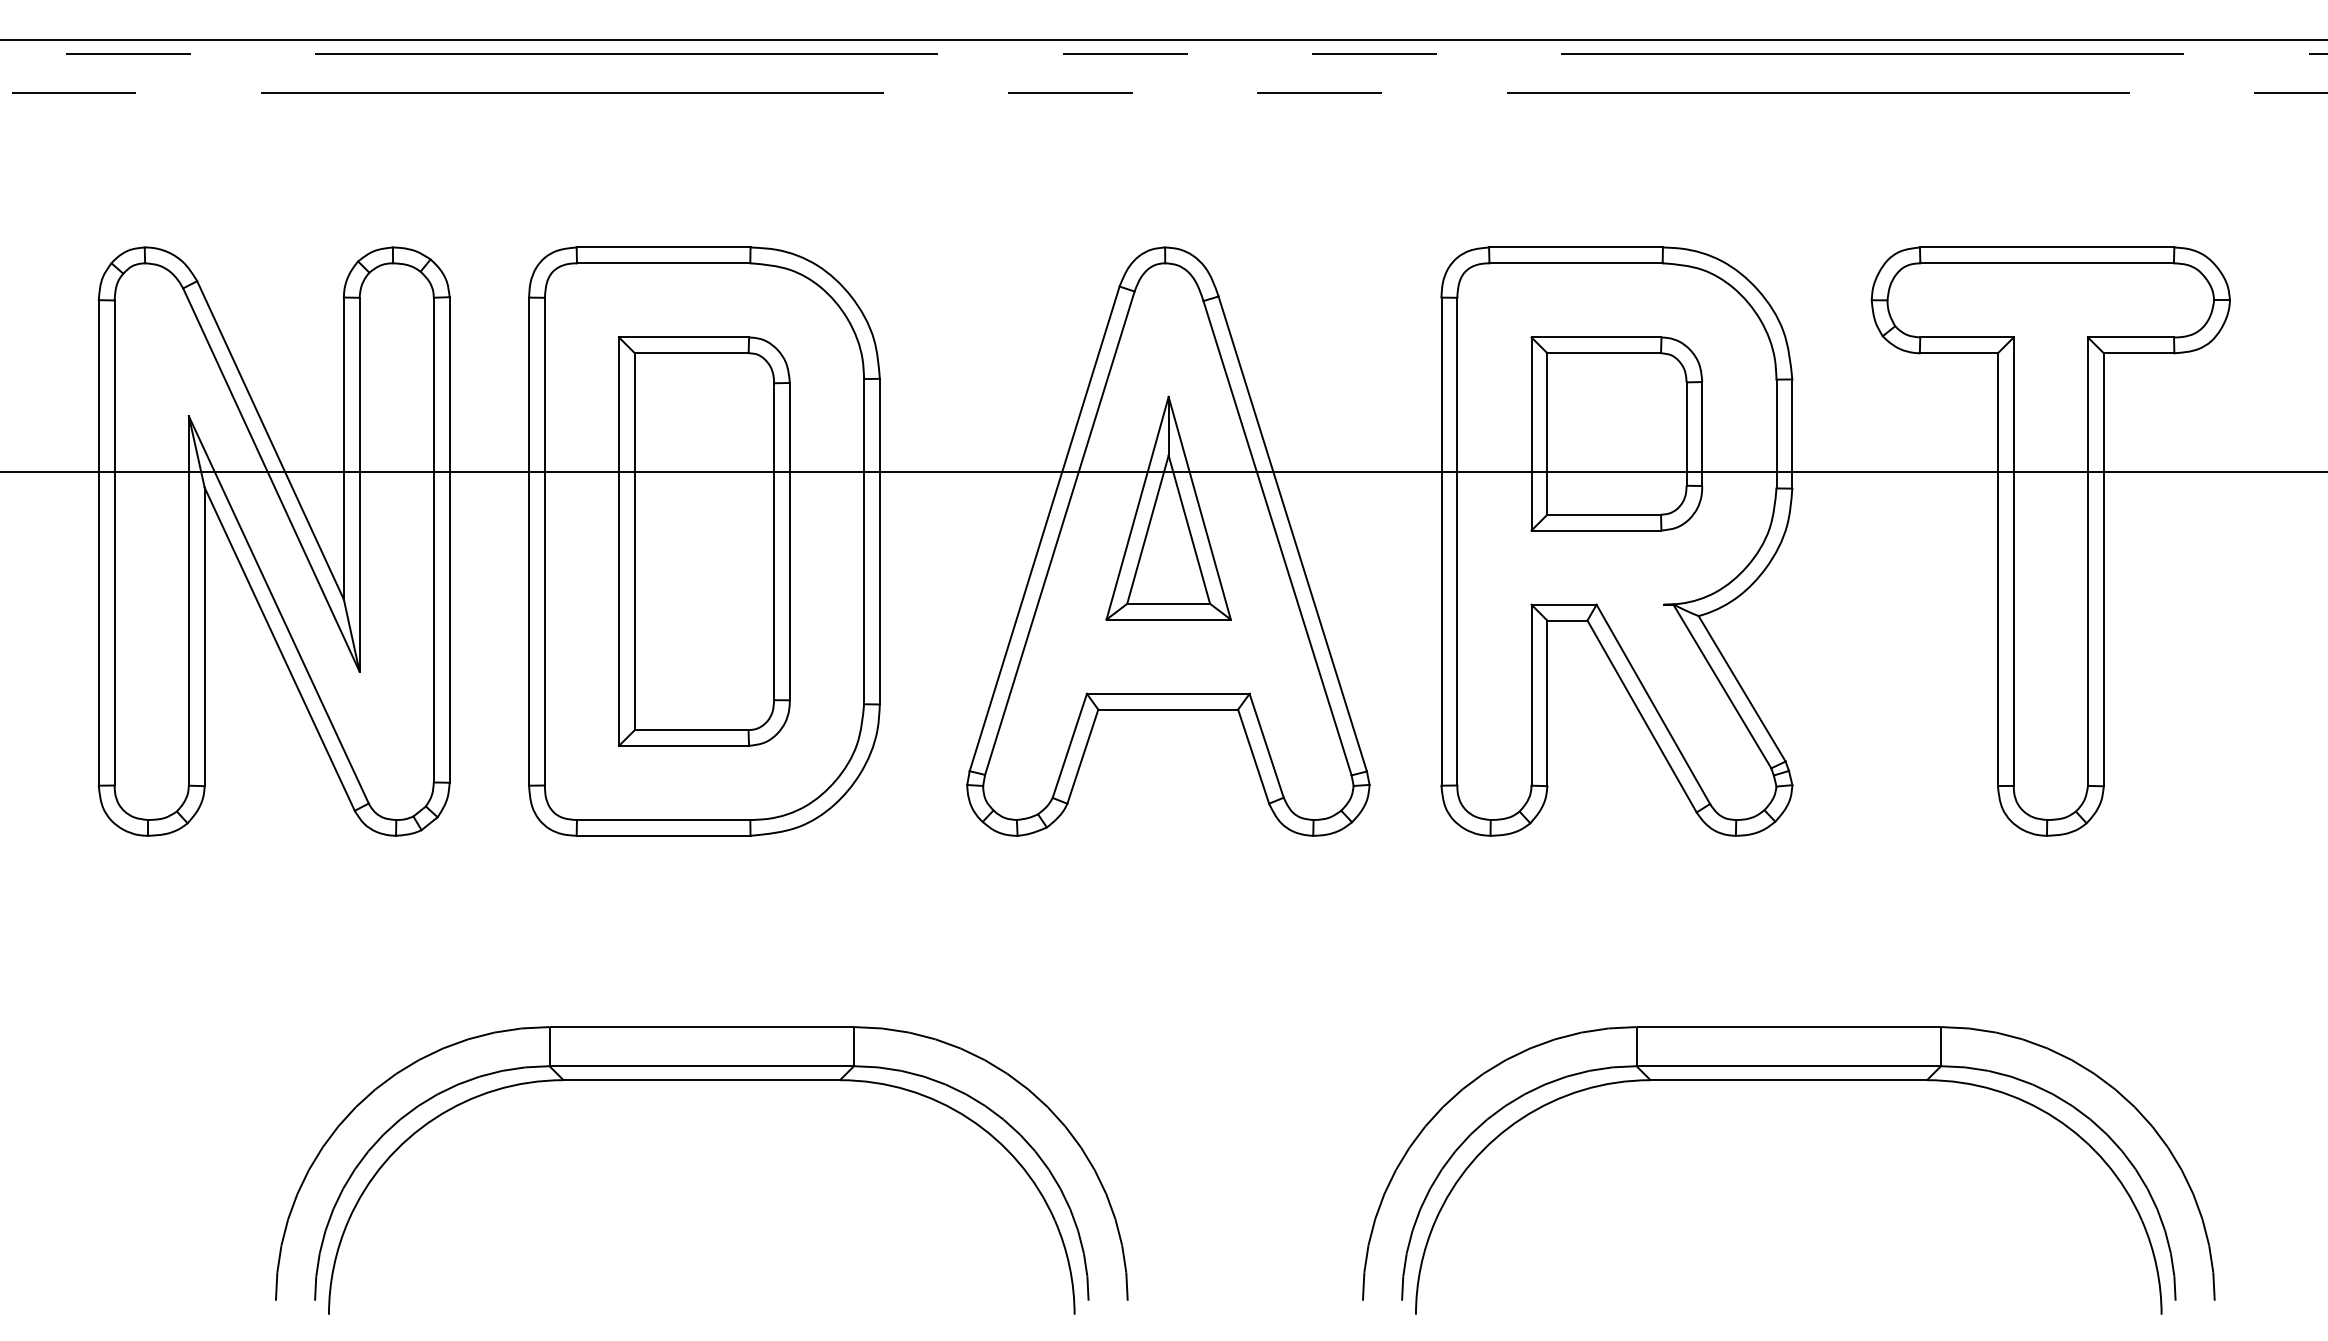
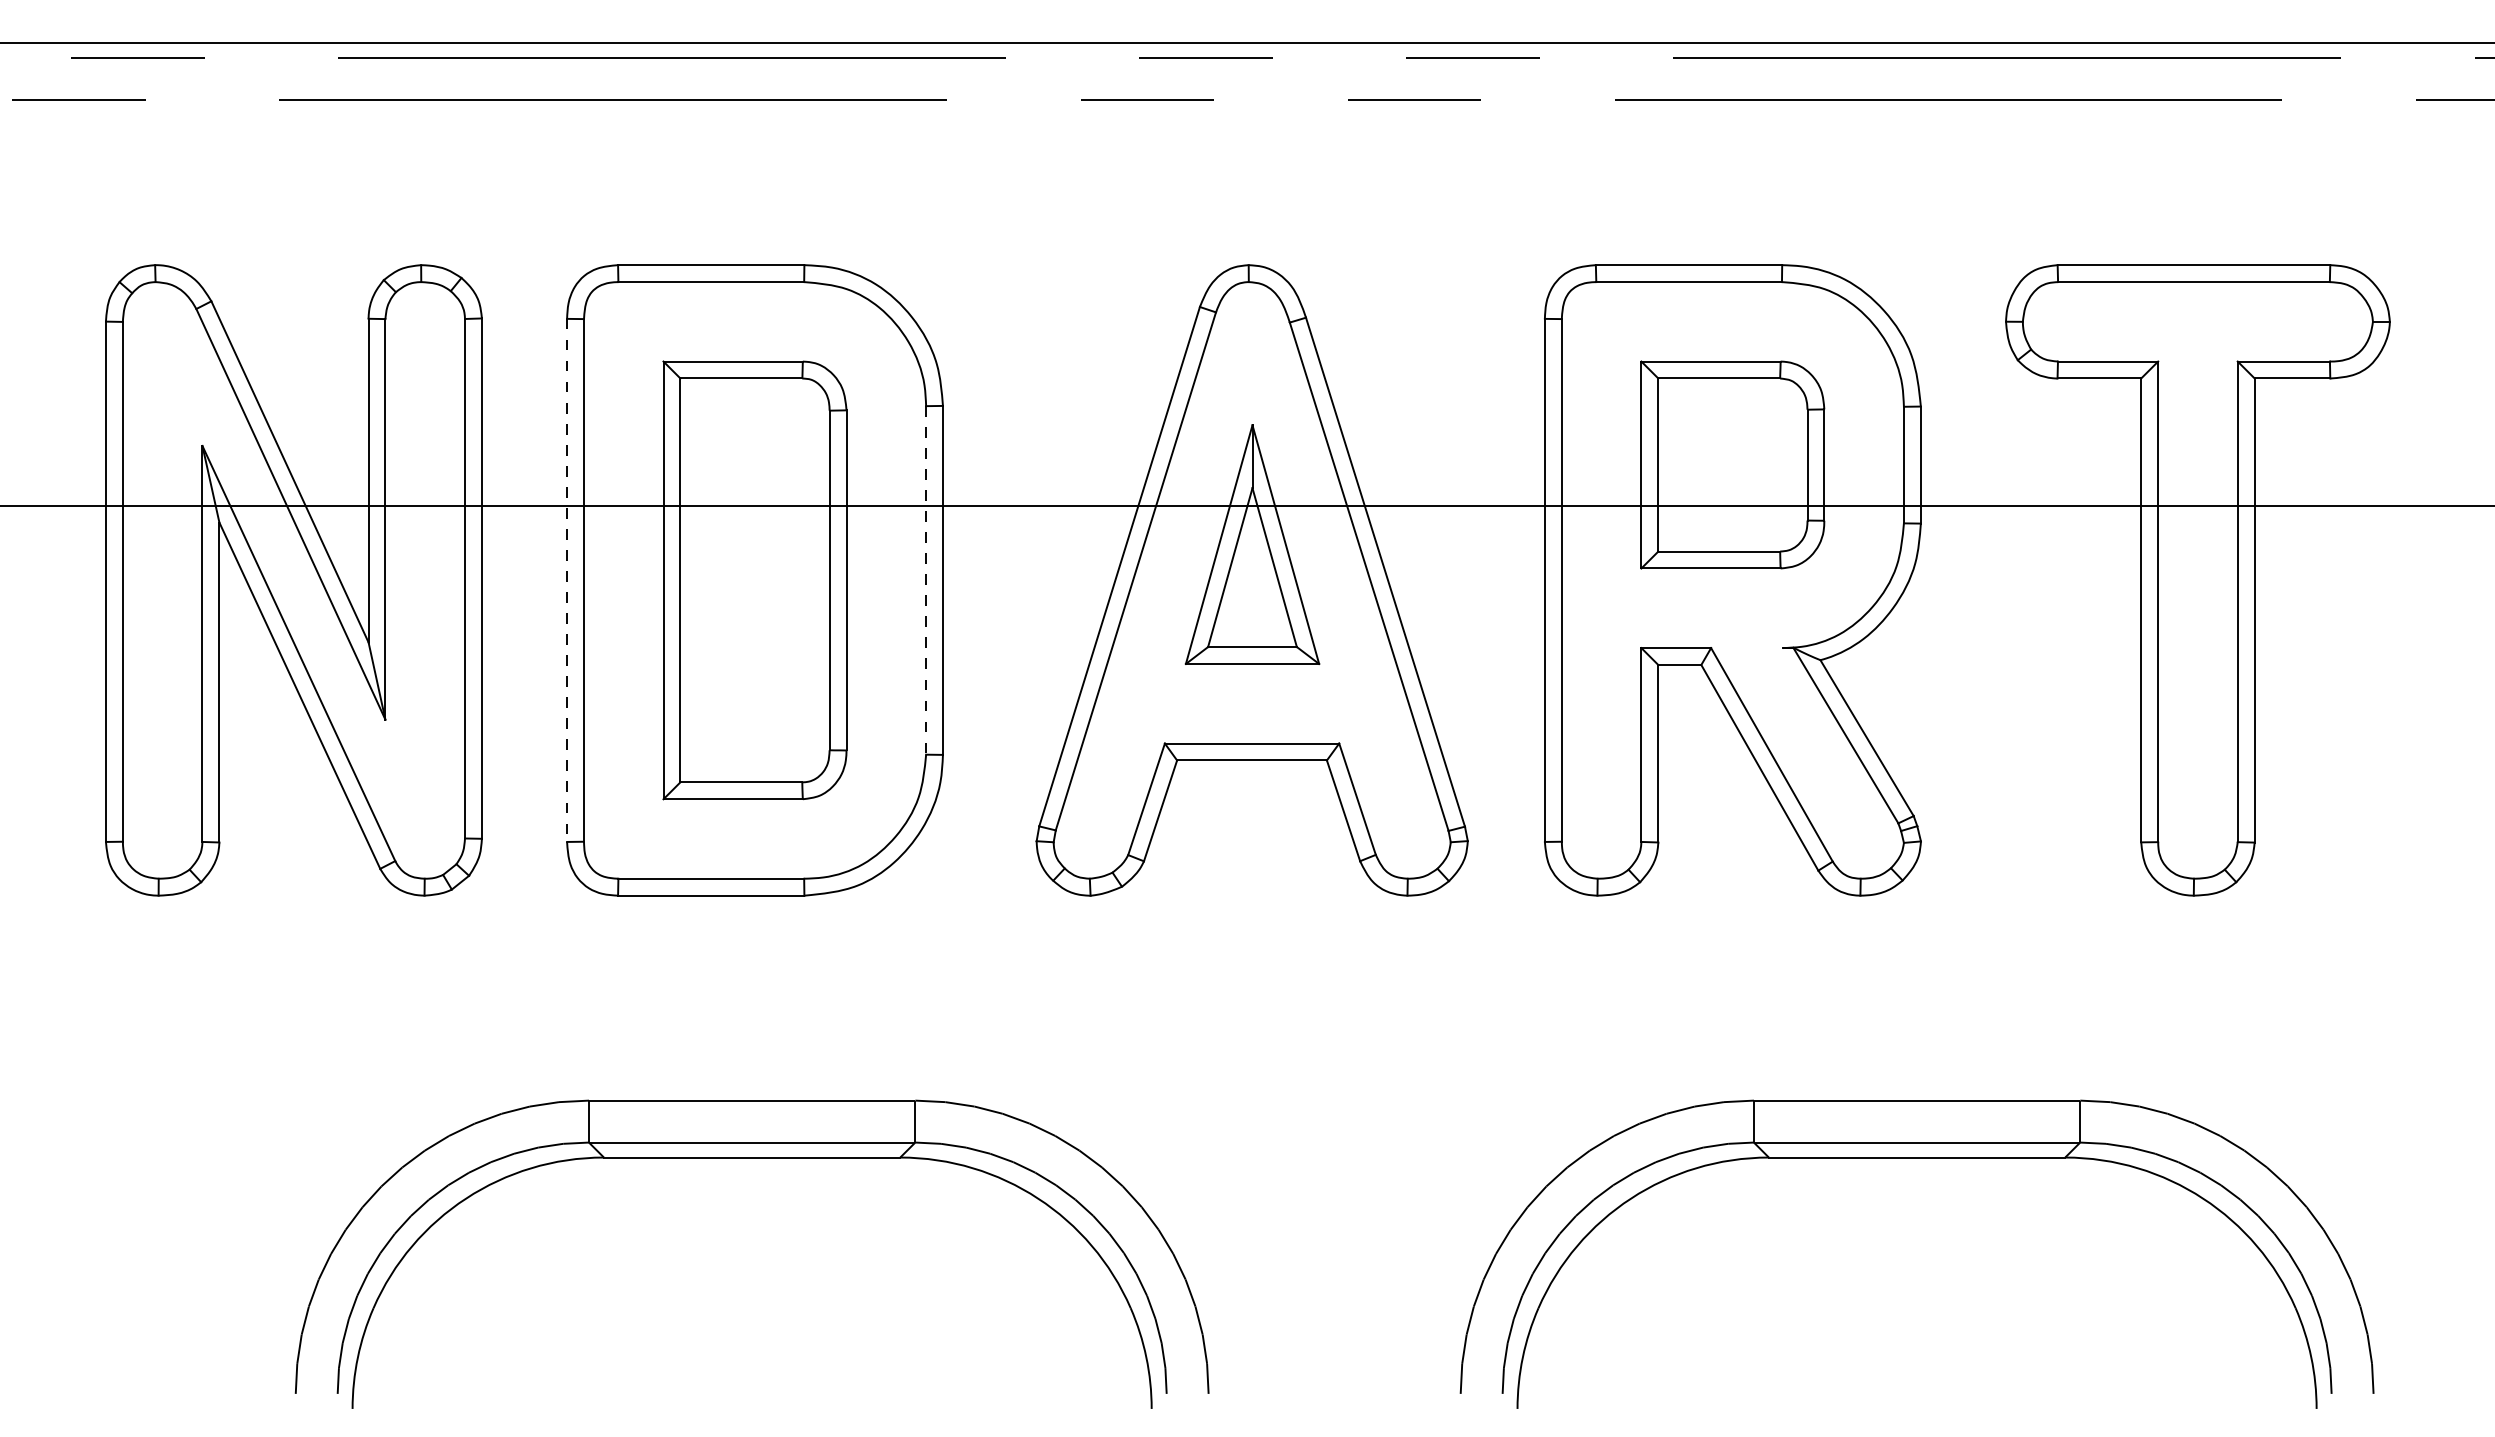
line: (529, 541) -> (567, 580), solid -> dashed
line: (864, 541) -> (926, 580), solid -> dashed

